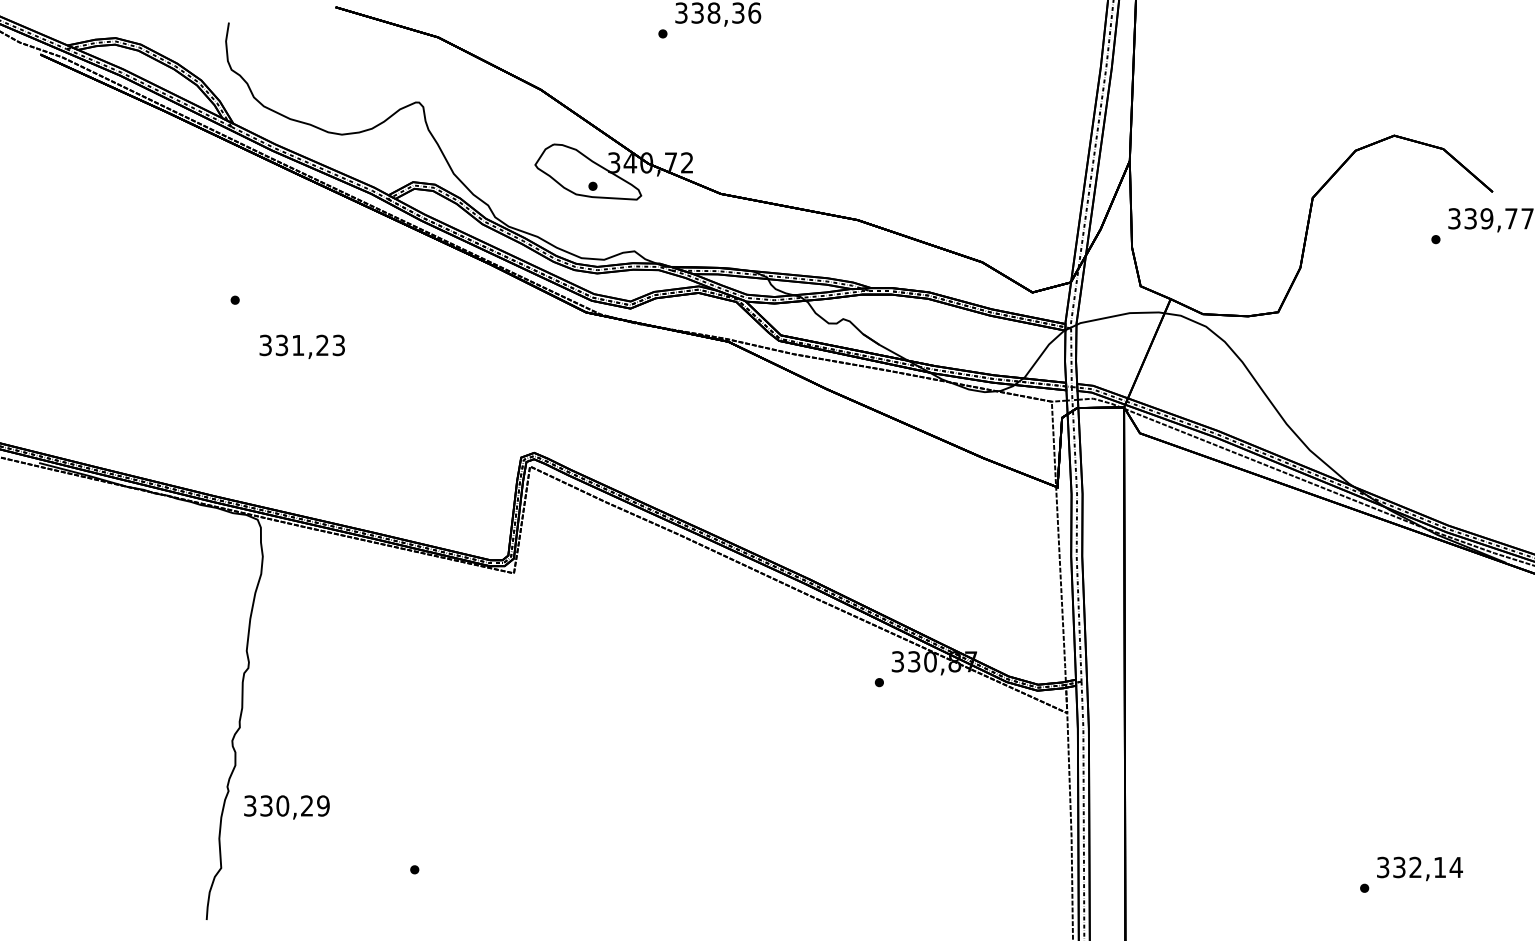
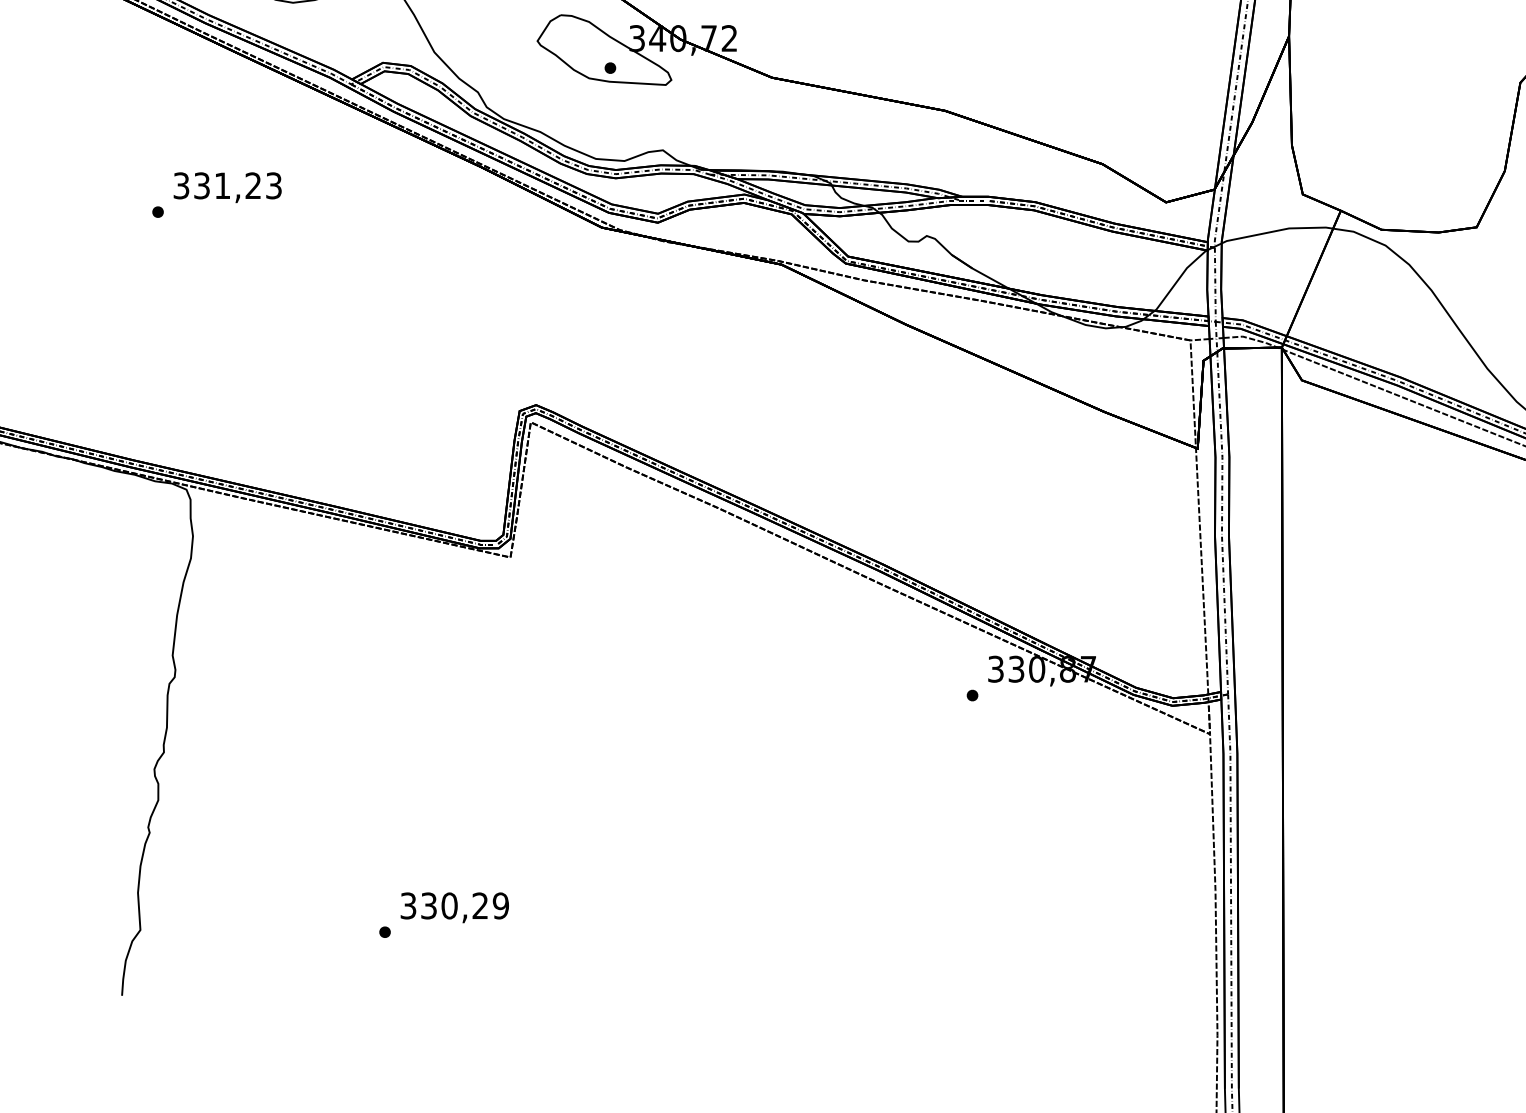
text: (301, 346) -> (226, 187), moved
text: (286, 807) -> (454, 907), moved

